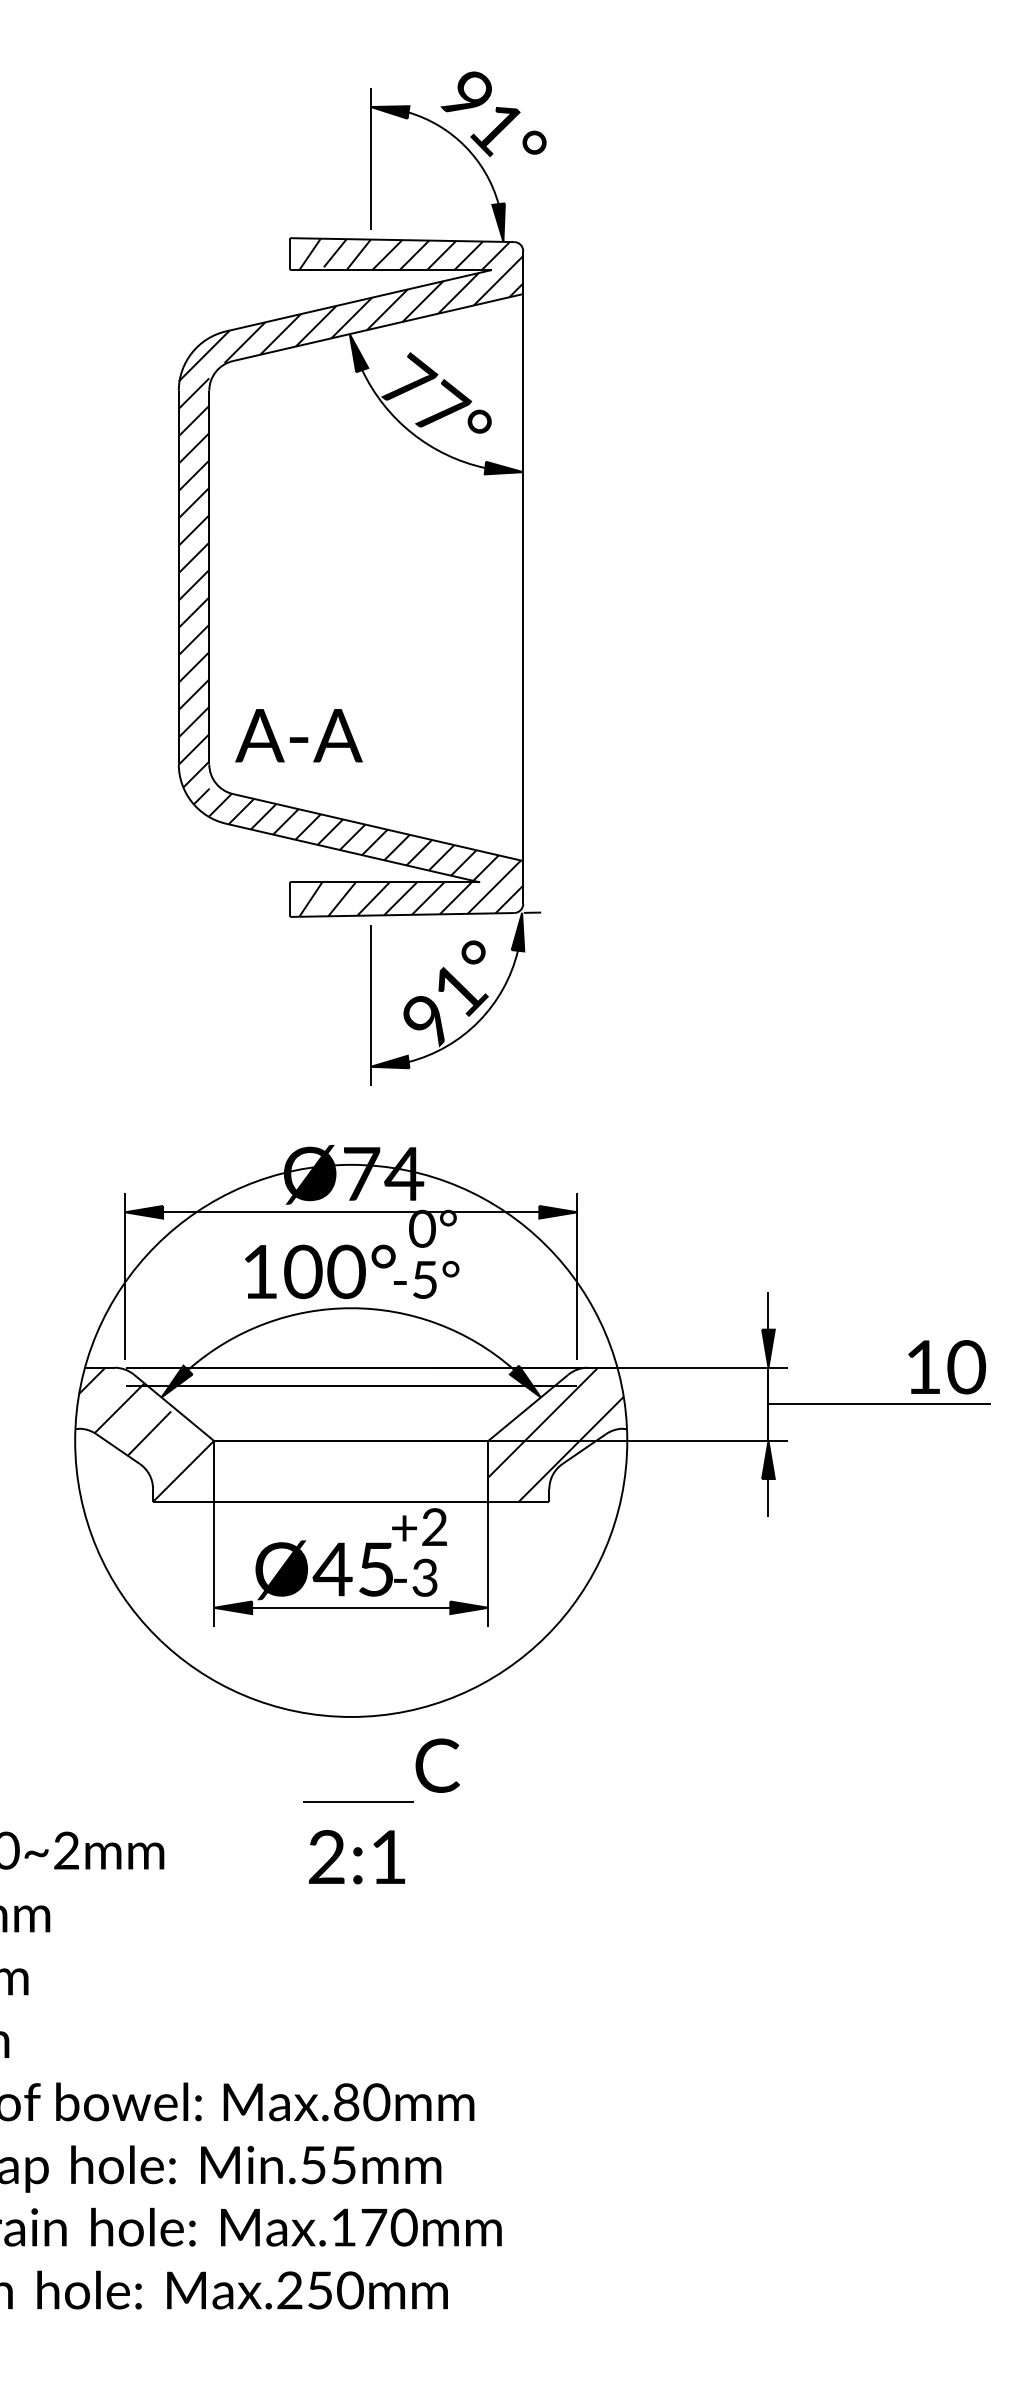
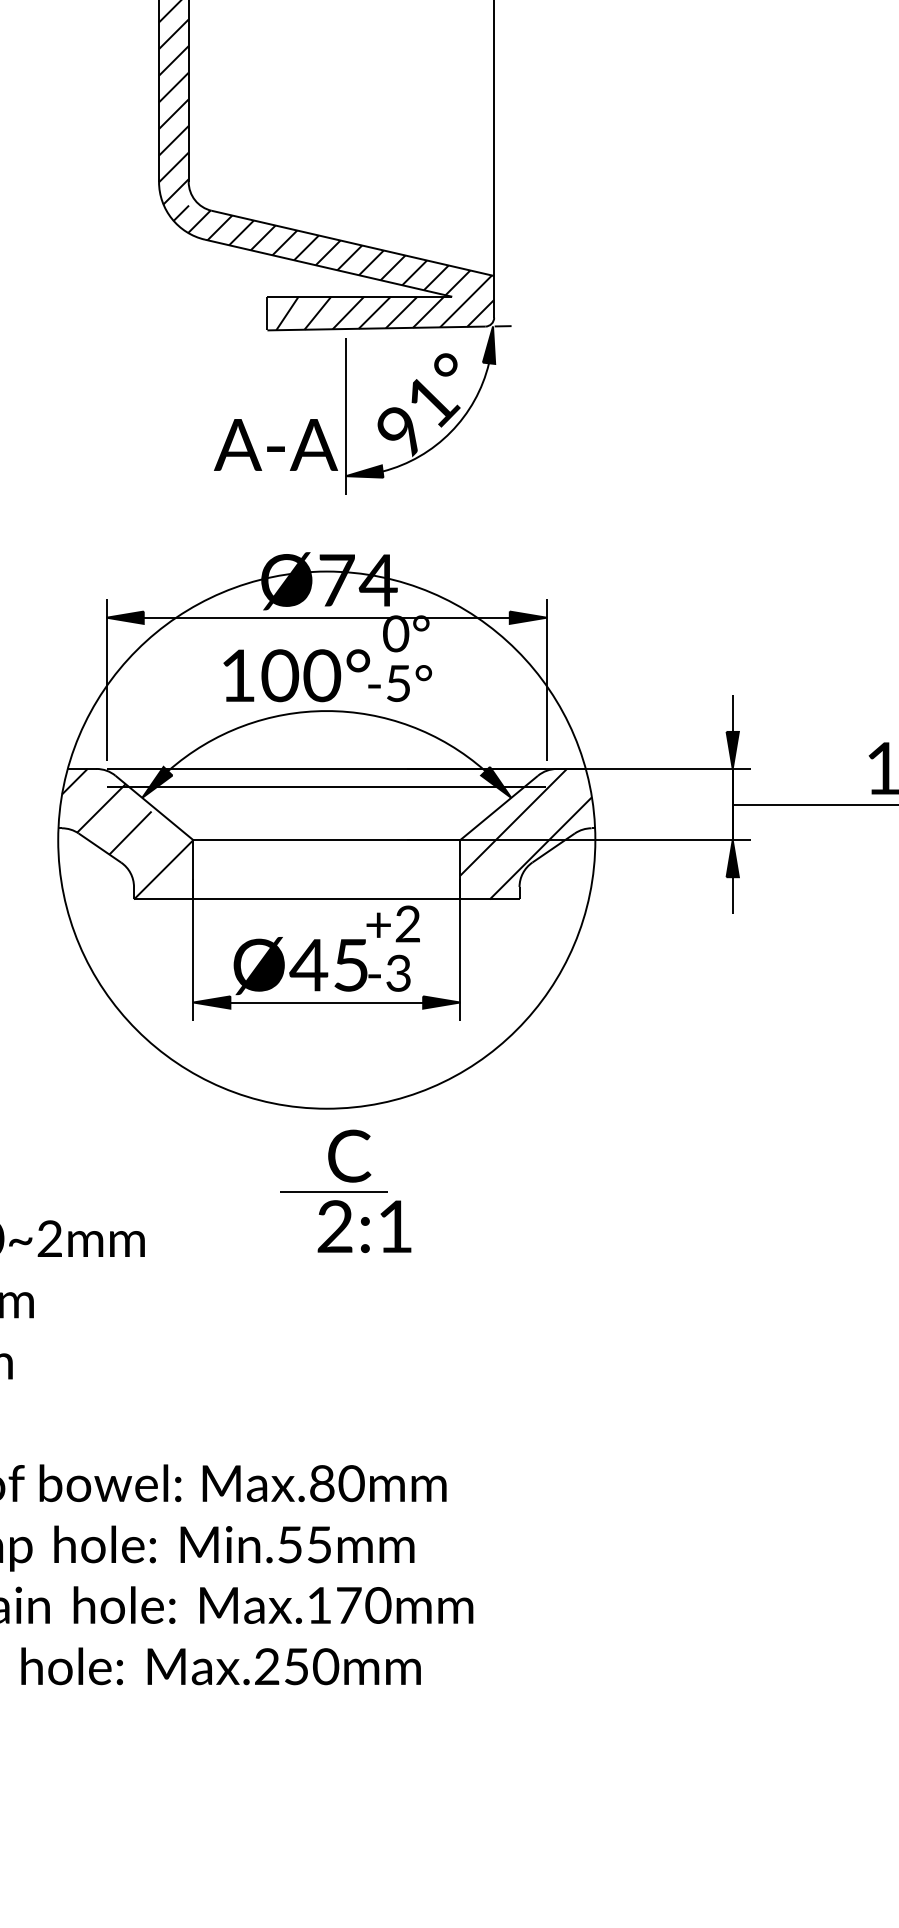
text: (298, 735) -> (275, 444), moved
text: (437, 1765) -> (349, 1155), moved
text: (356, 1857) -> (364, 1226), moved

